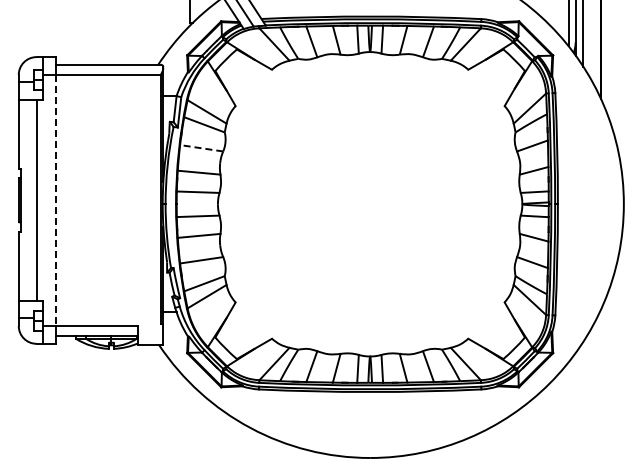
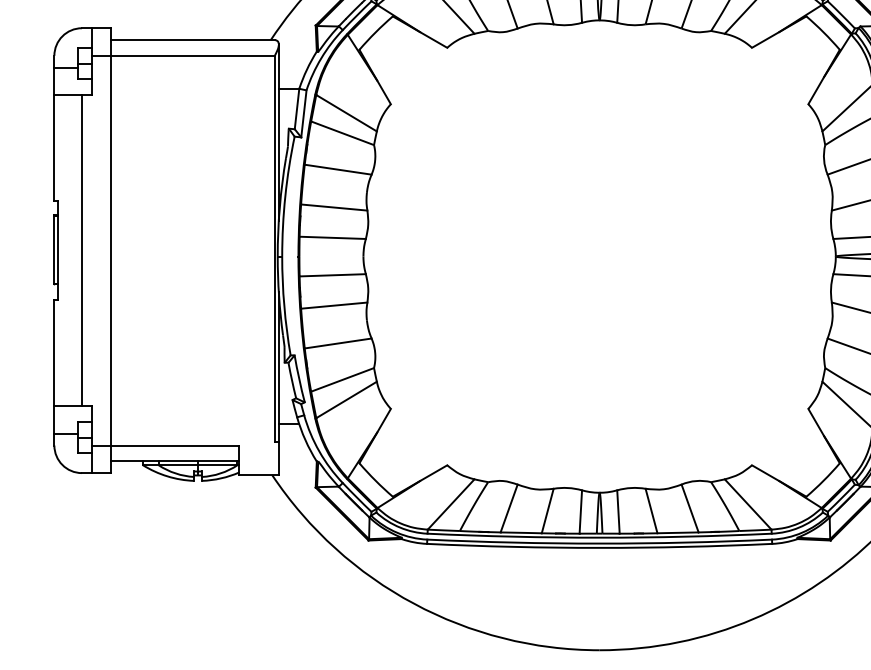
line: (201, 148) -> (337, 170), dashed -> solid
line: (55, 200) -> (111, 250), dashed -> solid

